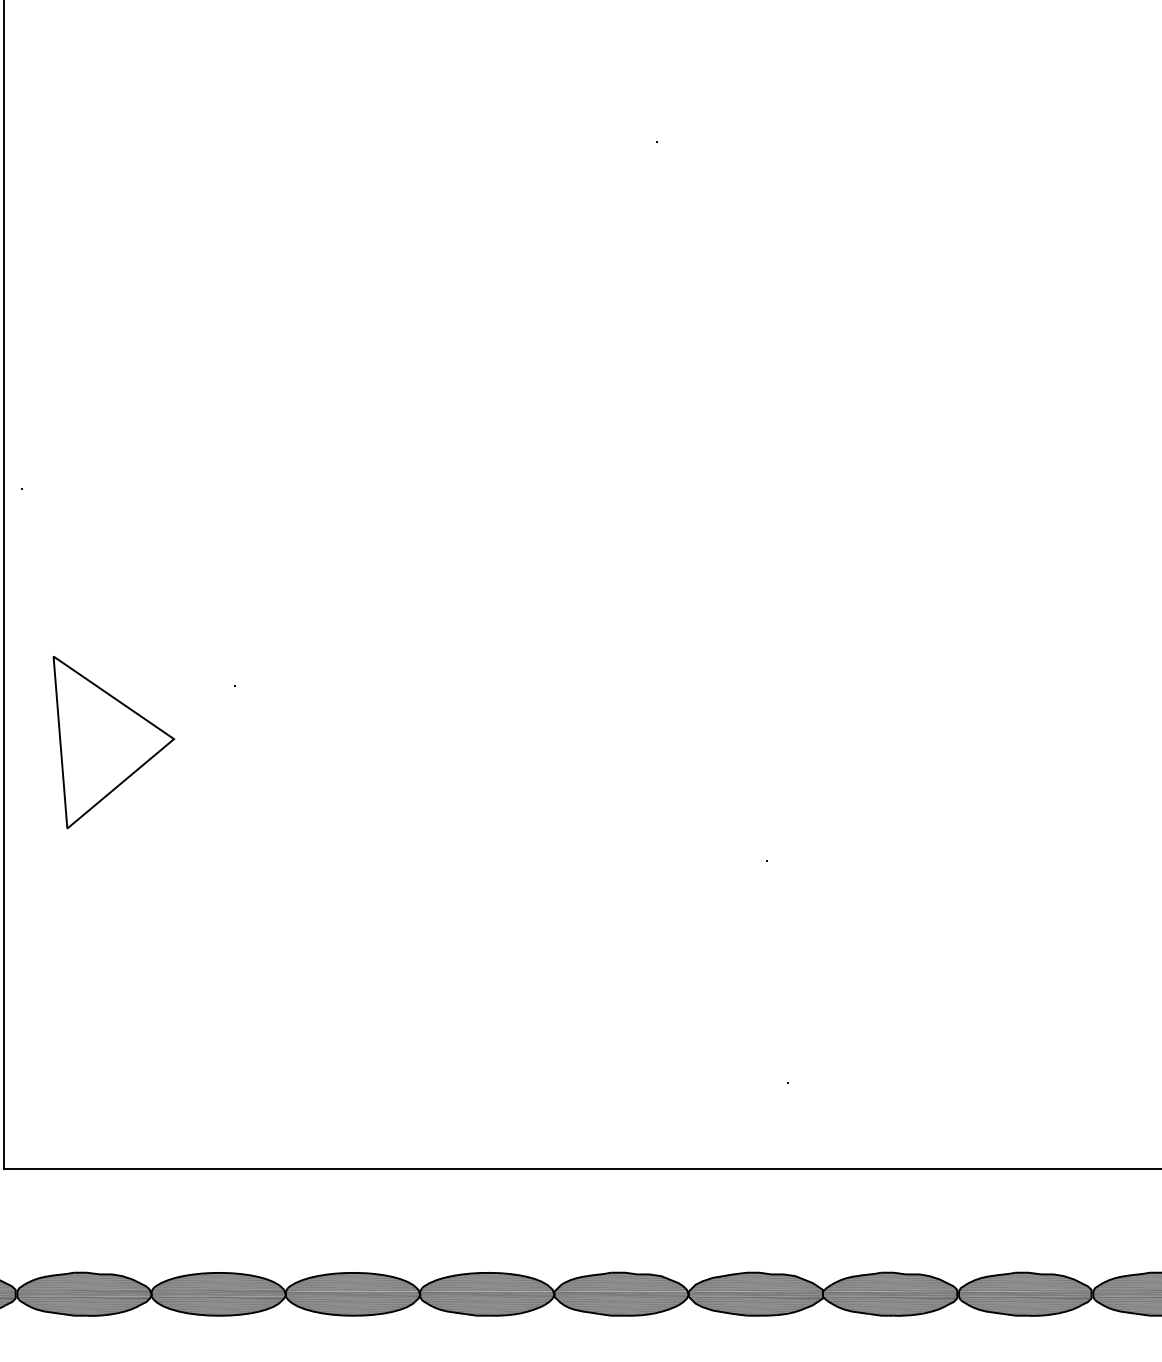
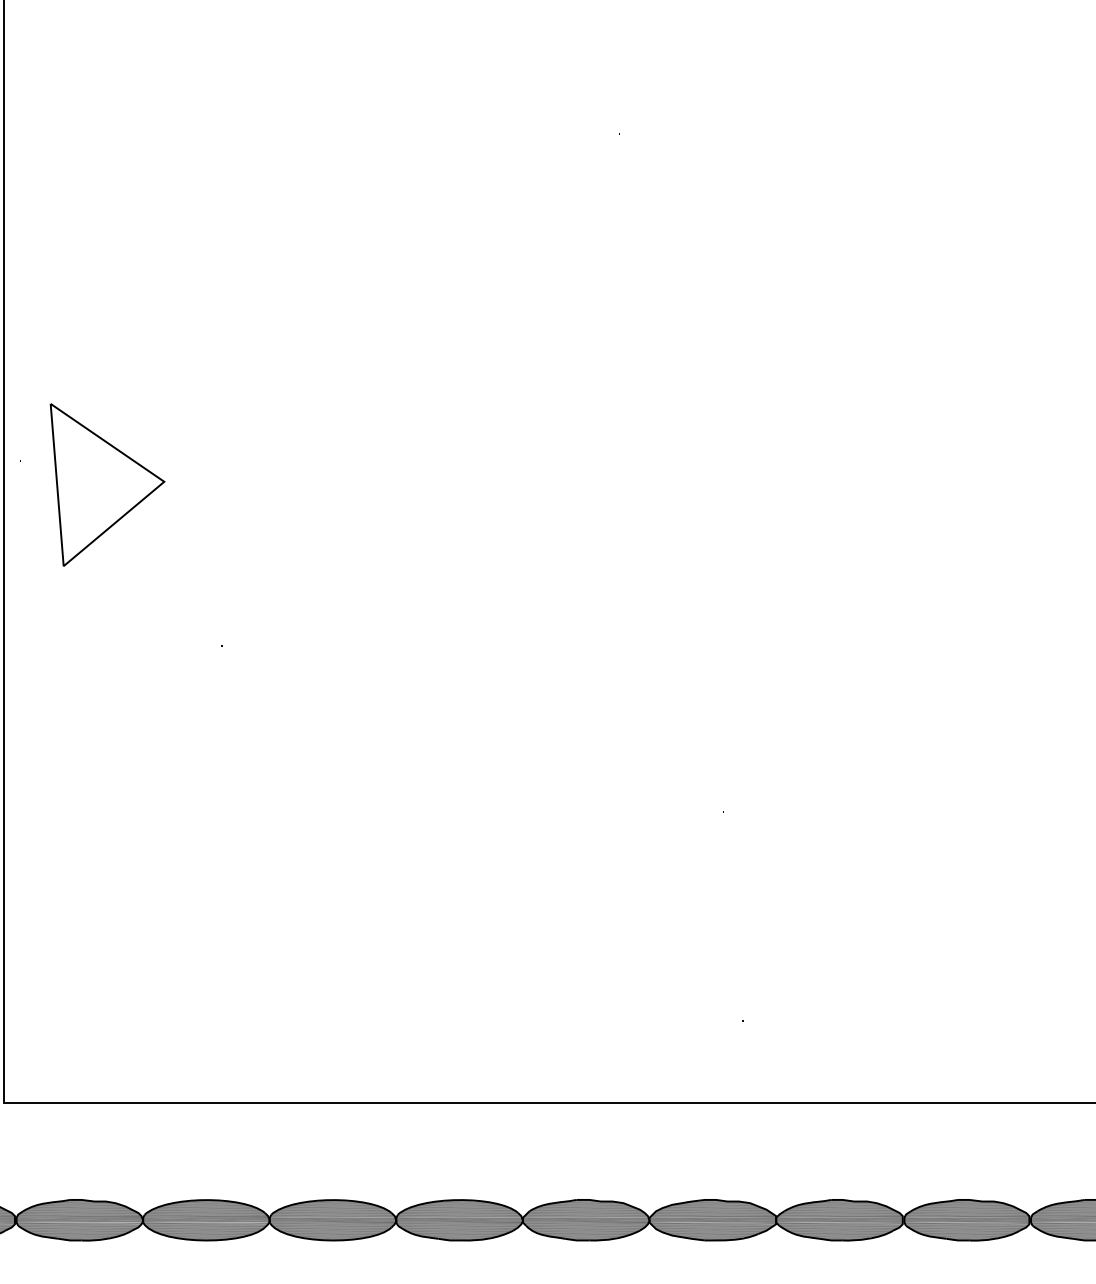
part: (113, 742) -> (107, 485), moved

